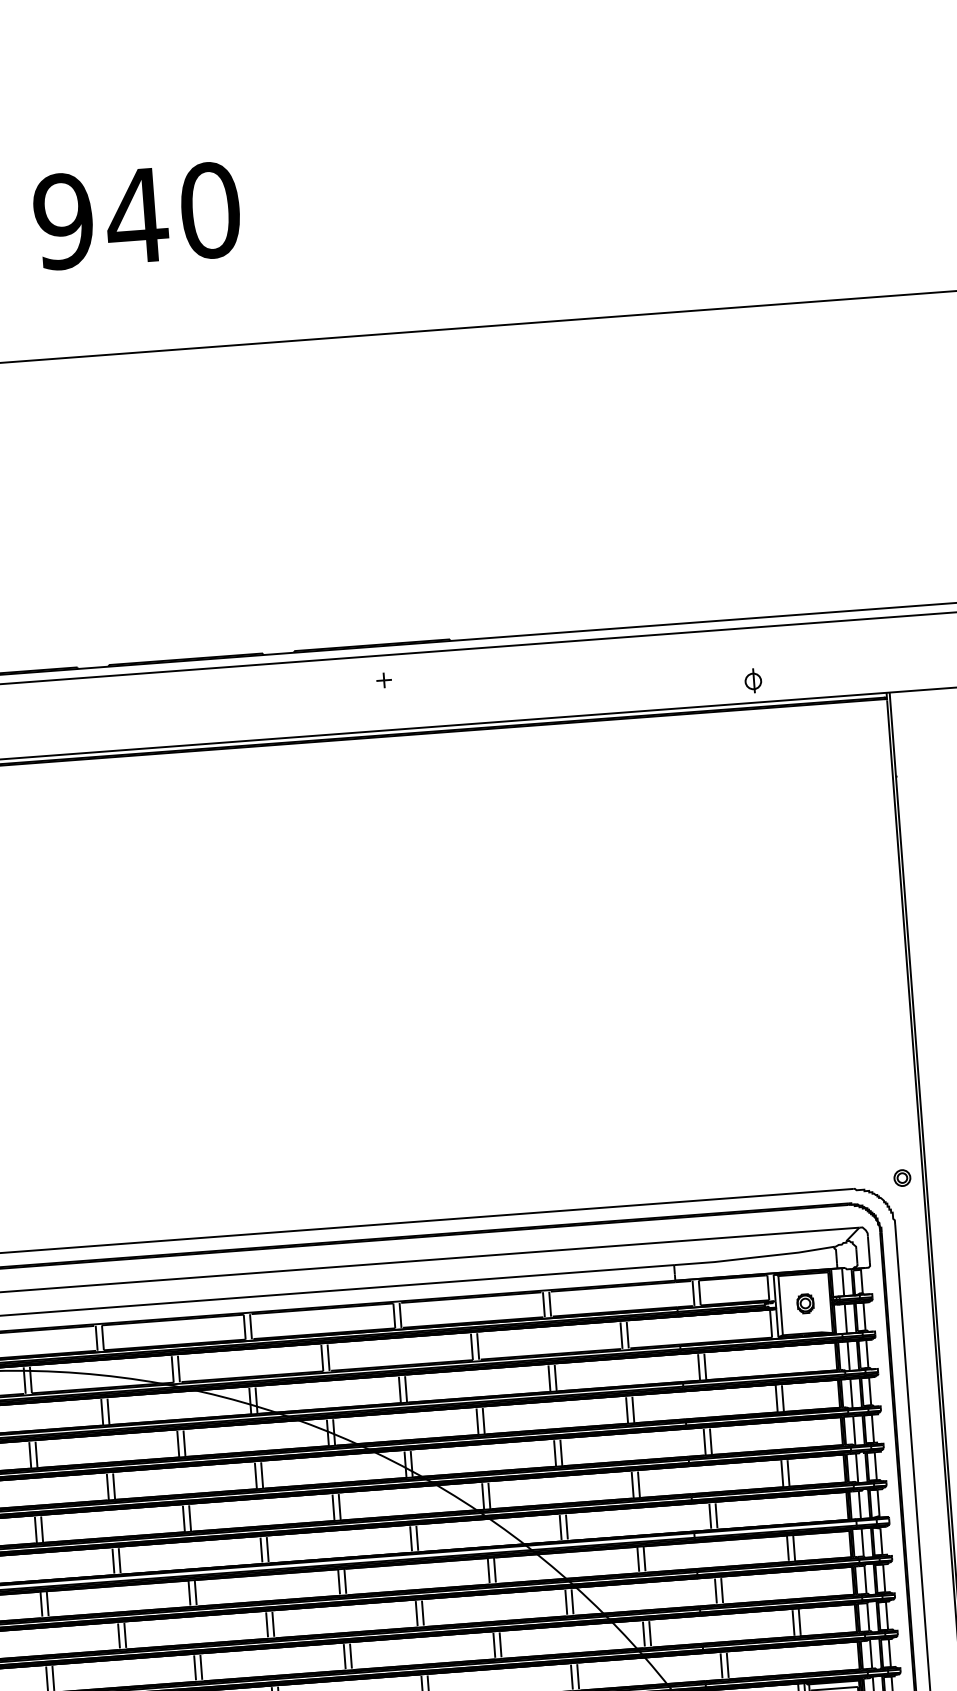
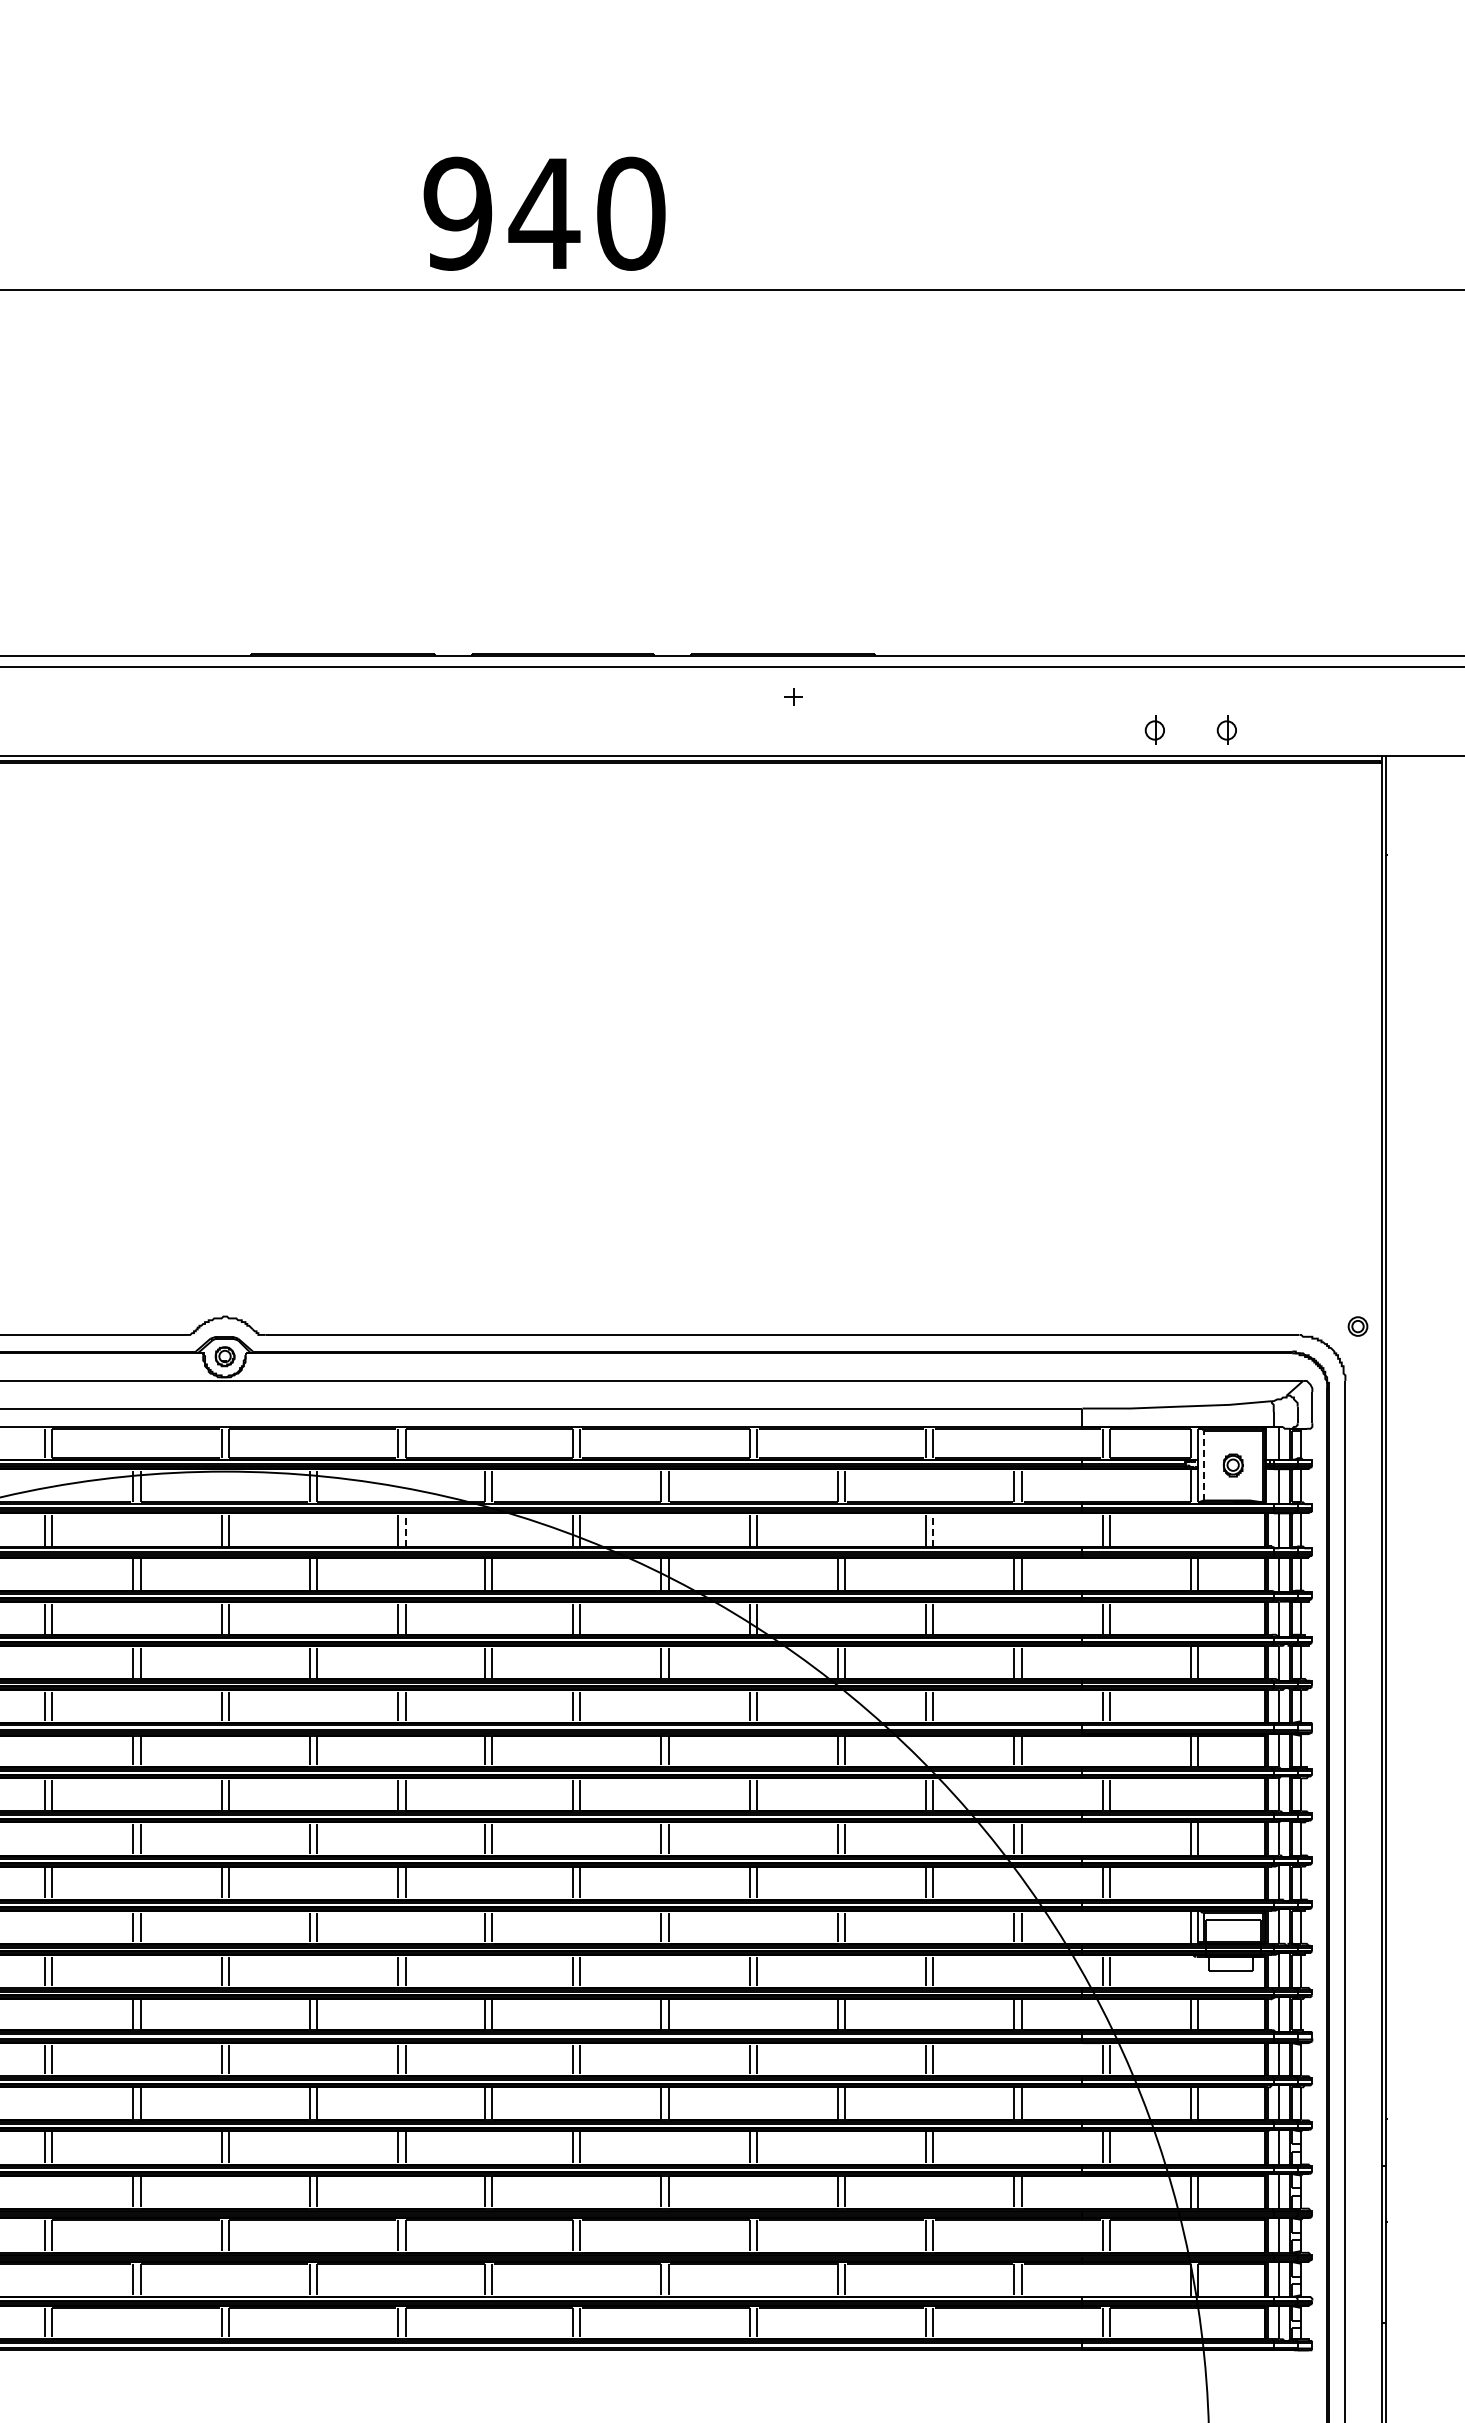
text: (136, 215) -> (544, 213), moved
part: (691, 685) -> (1154, 729), added
line: (780, 1305) -> (1203, 1465), solid -> dashed
line: (555, 1377) -> (933, 1530), solid -> dashed
line: (108, 1411) -> (405, 1530), solid -> dashed

